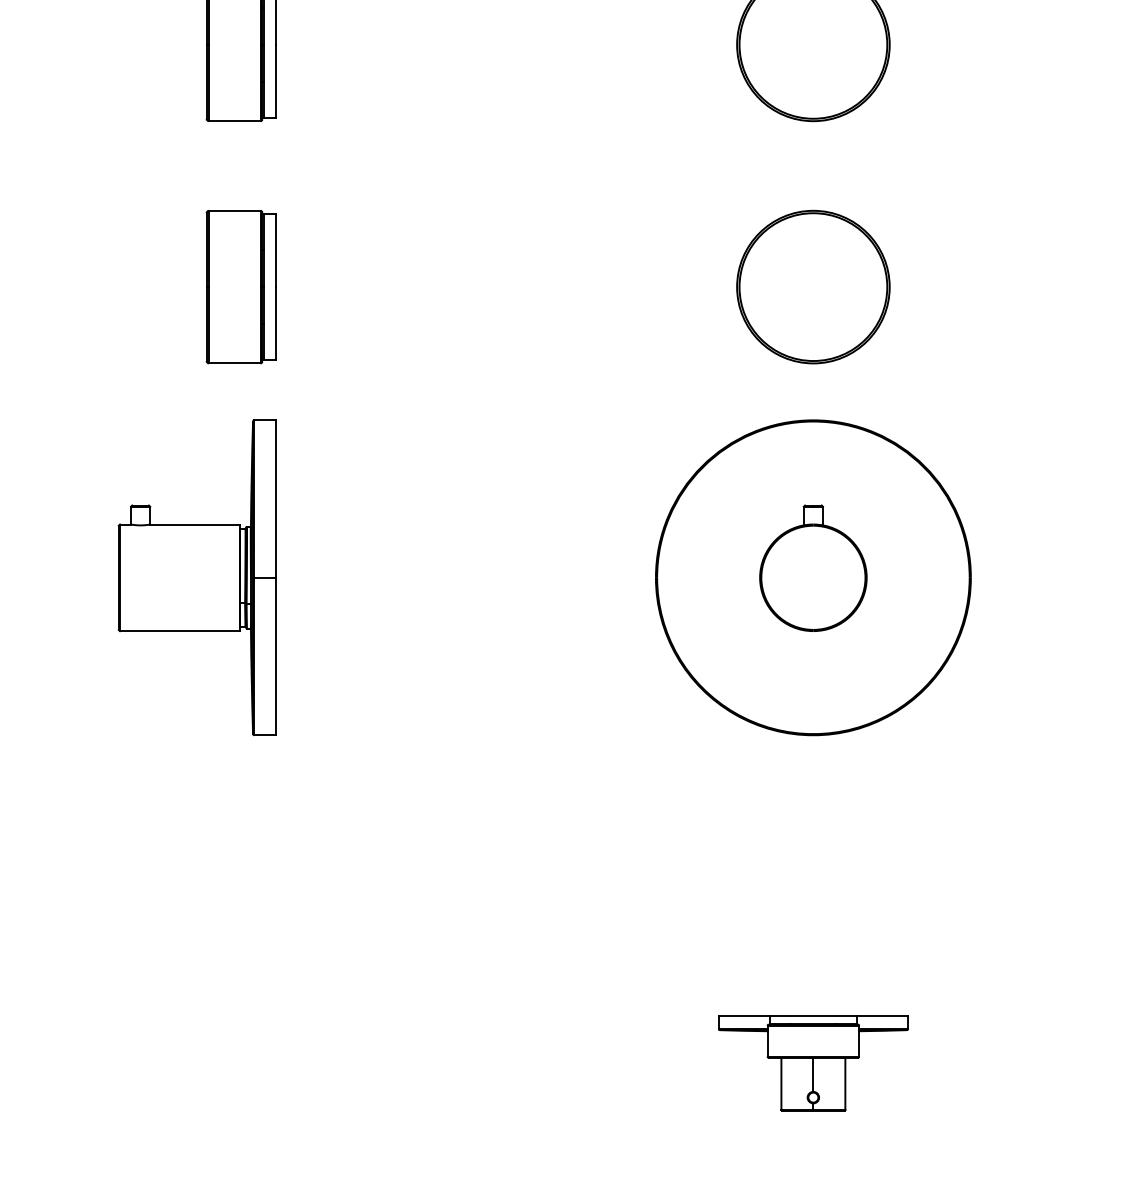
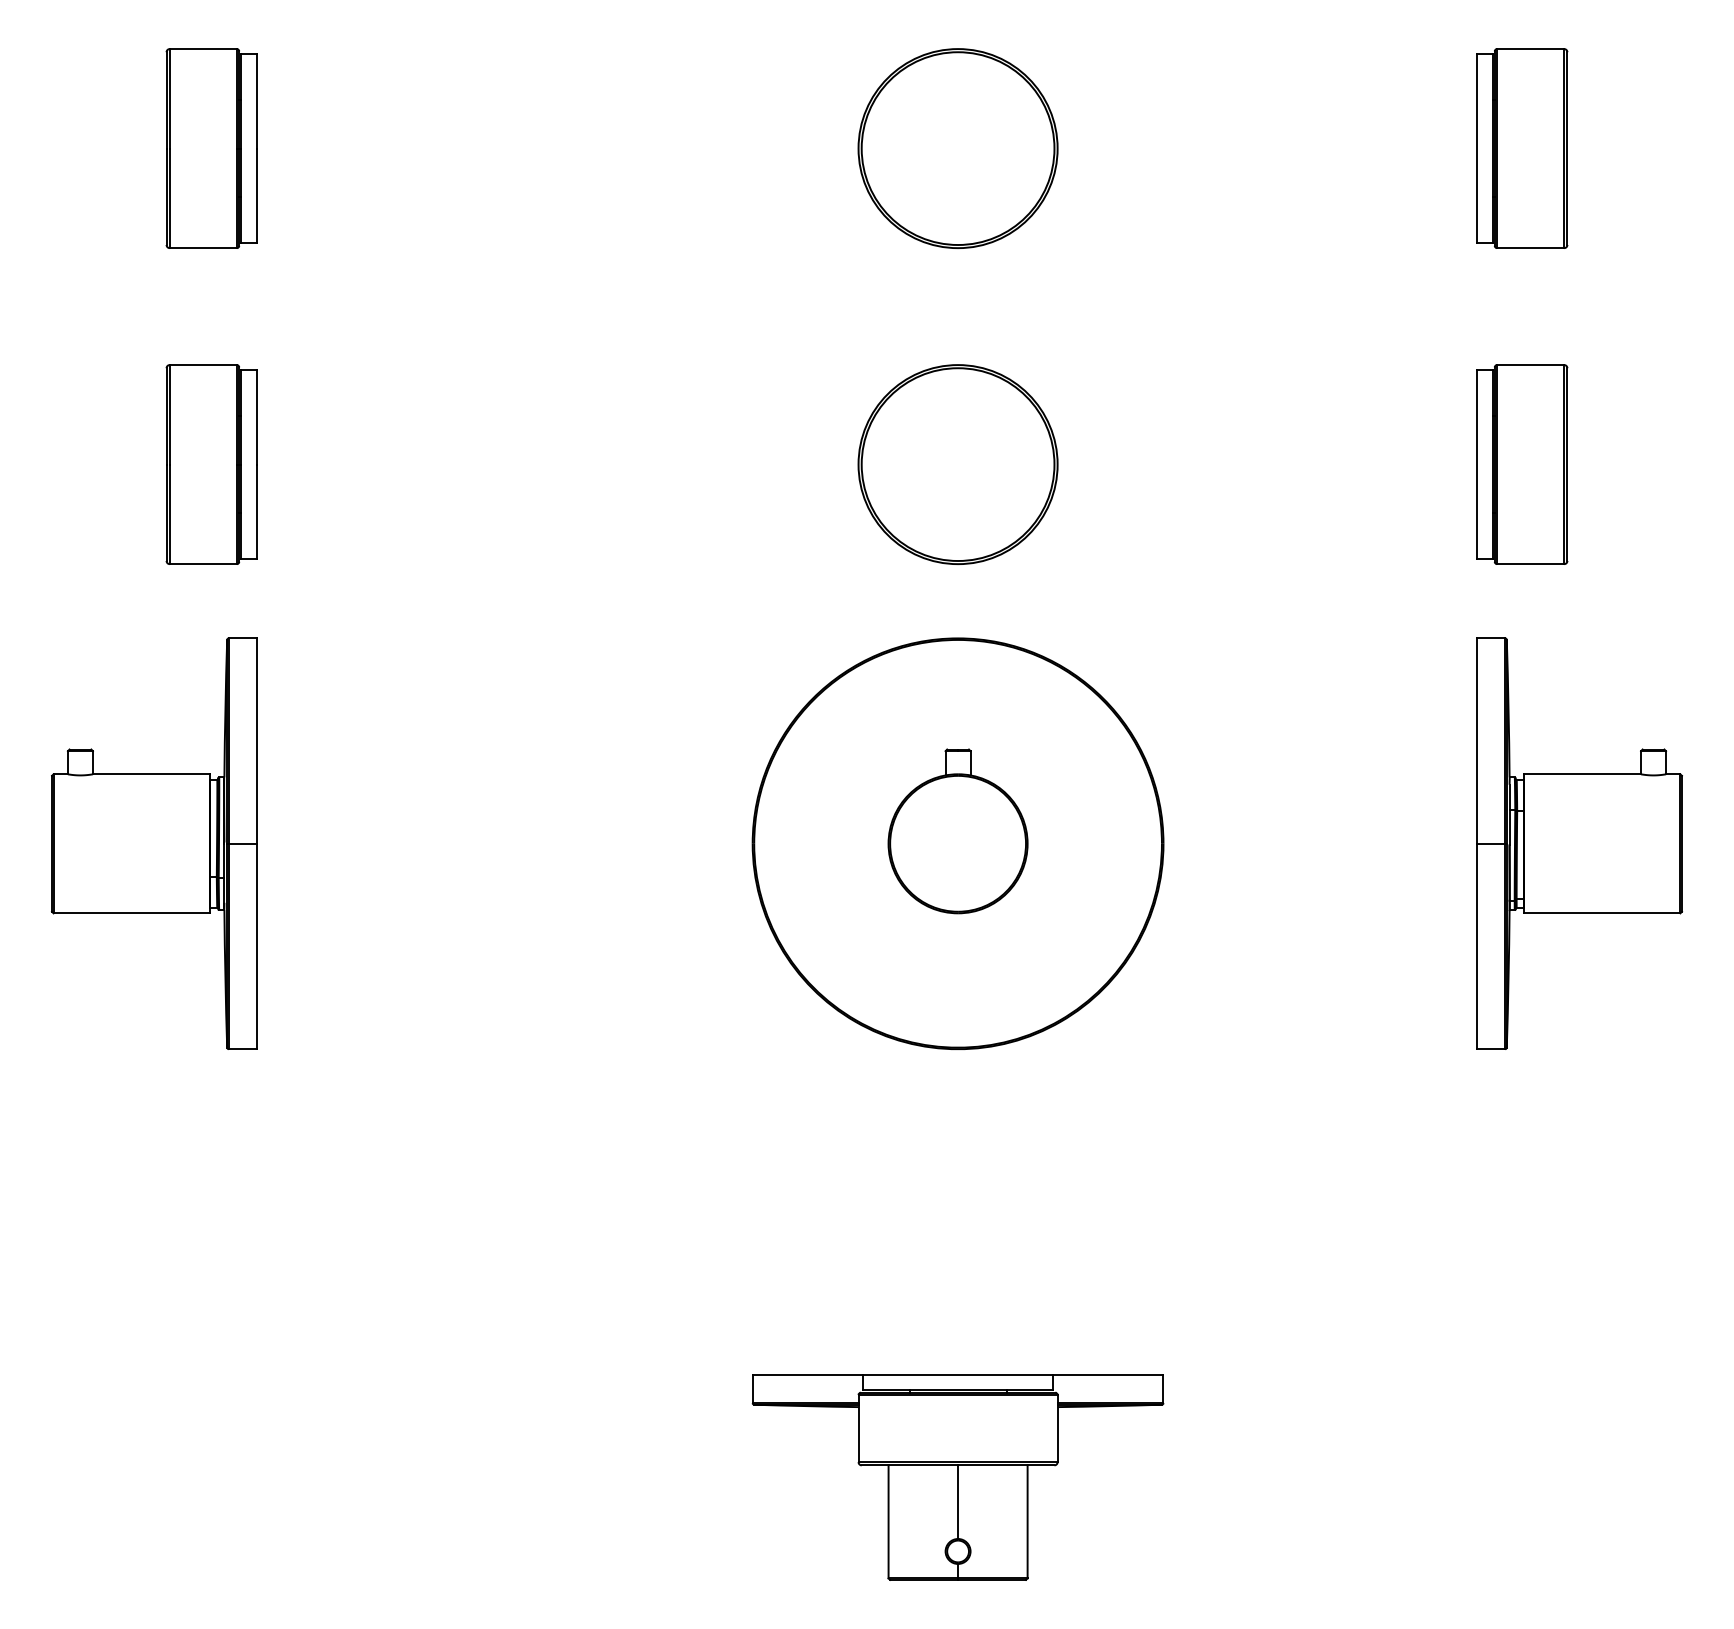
part: (812, 1063) -> (957, 1477), size x1.67

